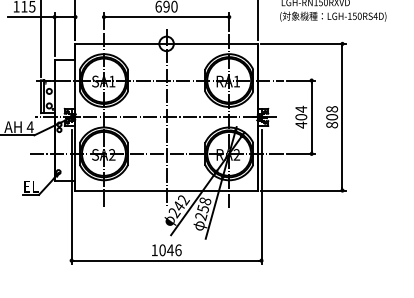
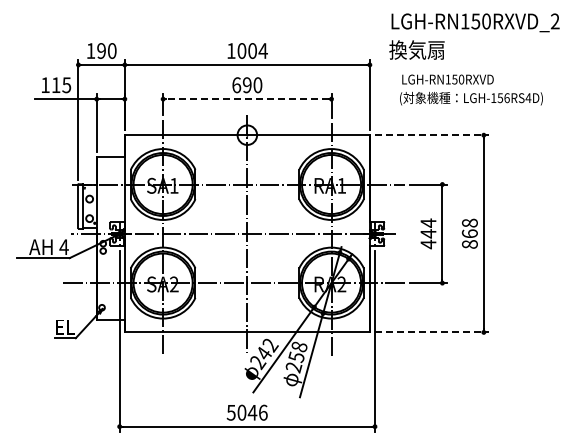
text: (359, 15) -> (506, 97), LGH-150RS4D) -> LGH-156RS4D)
line: (165, 17) -> (246, 99), solid -> dashed
line: (303, 44) -> (431, 135), solid -> dashed
text: (301, 116) -> (428, 233), 404 -> 444
text: (331, 116) -> (469, 233), 808 -> 868
line: (303, 190) -> (431, 332), solid -> dashed
text: (154, 250) -> (230, 412), 1046 -> 5046

